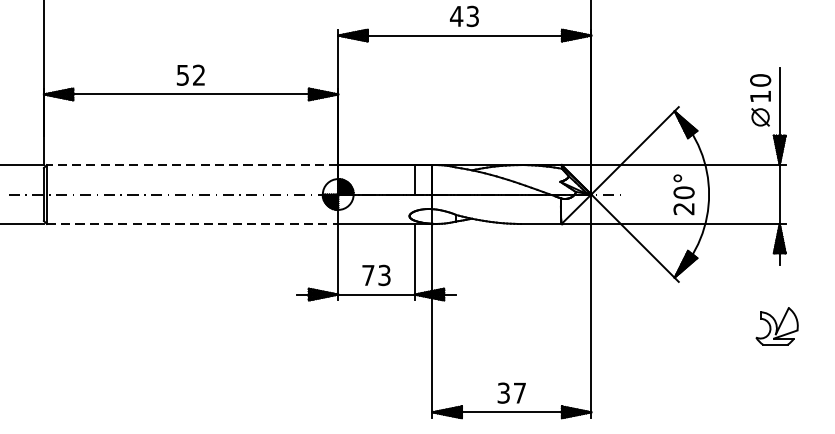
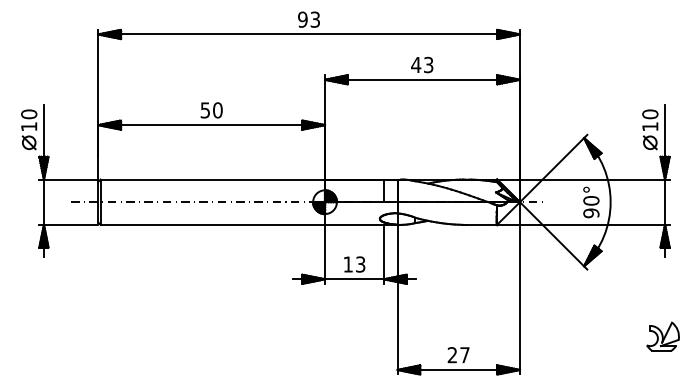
text: (198, 75) -> (217, 110), 52 -> 50
line: (192, 165) -> (212, 179), dashed -> solid
text: (684, 209) -> (591, 213), 20° -> 90°
line: (193, 223) -> (213, 224), dashed -> solid
text: (367, 275) -> (347, 264), 73 -> 13
part: (776, 326) -> (662, 336), moved
text: (503, 393) -> (452, 355), 37 -> 27

